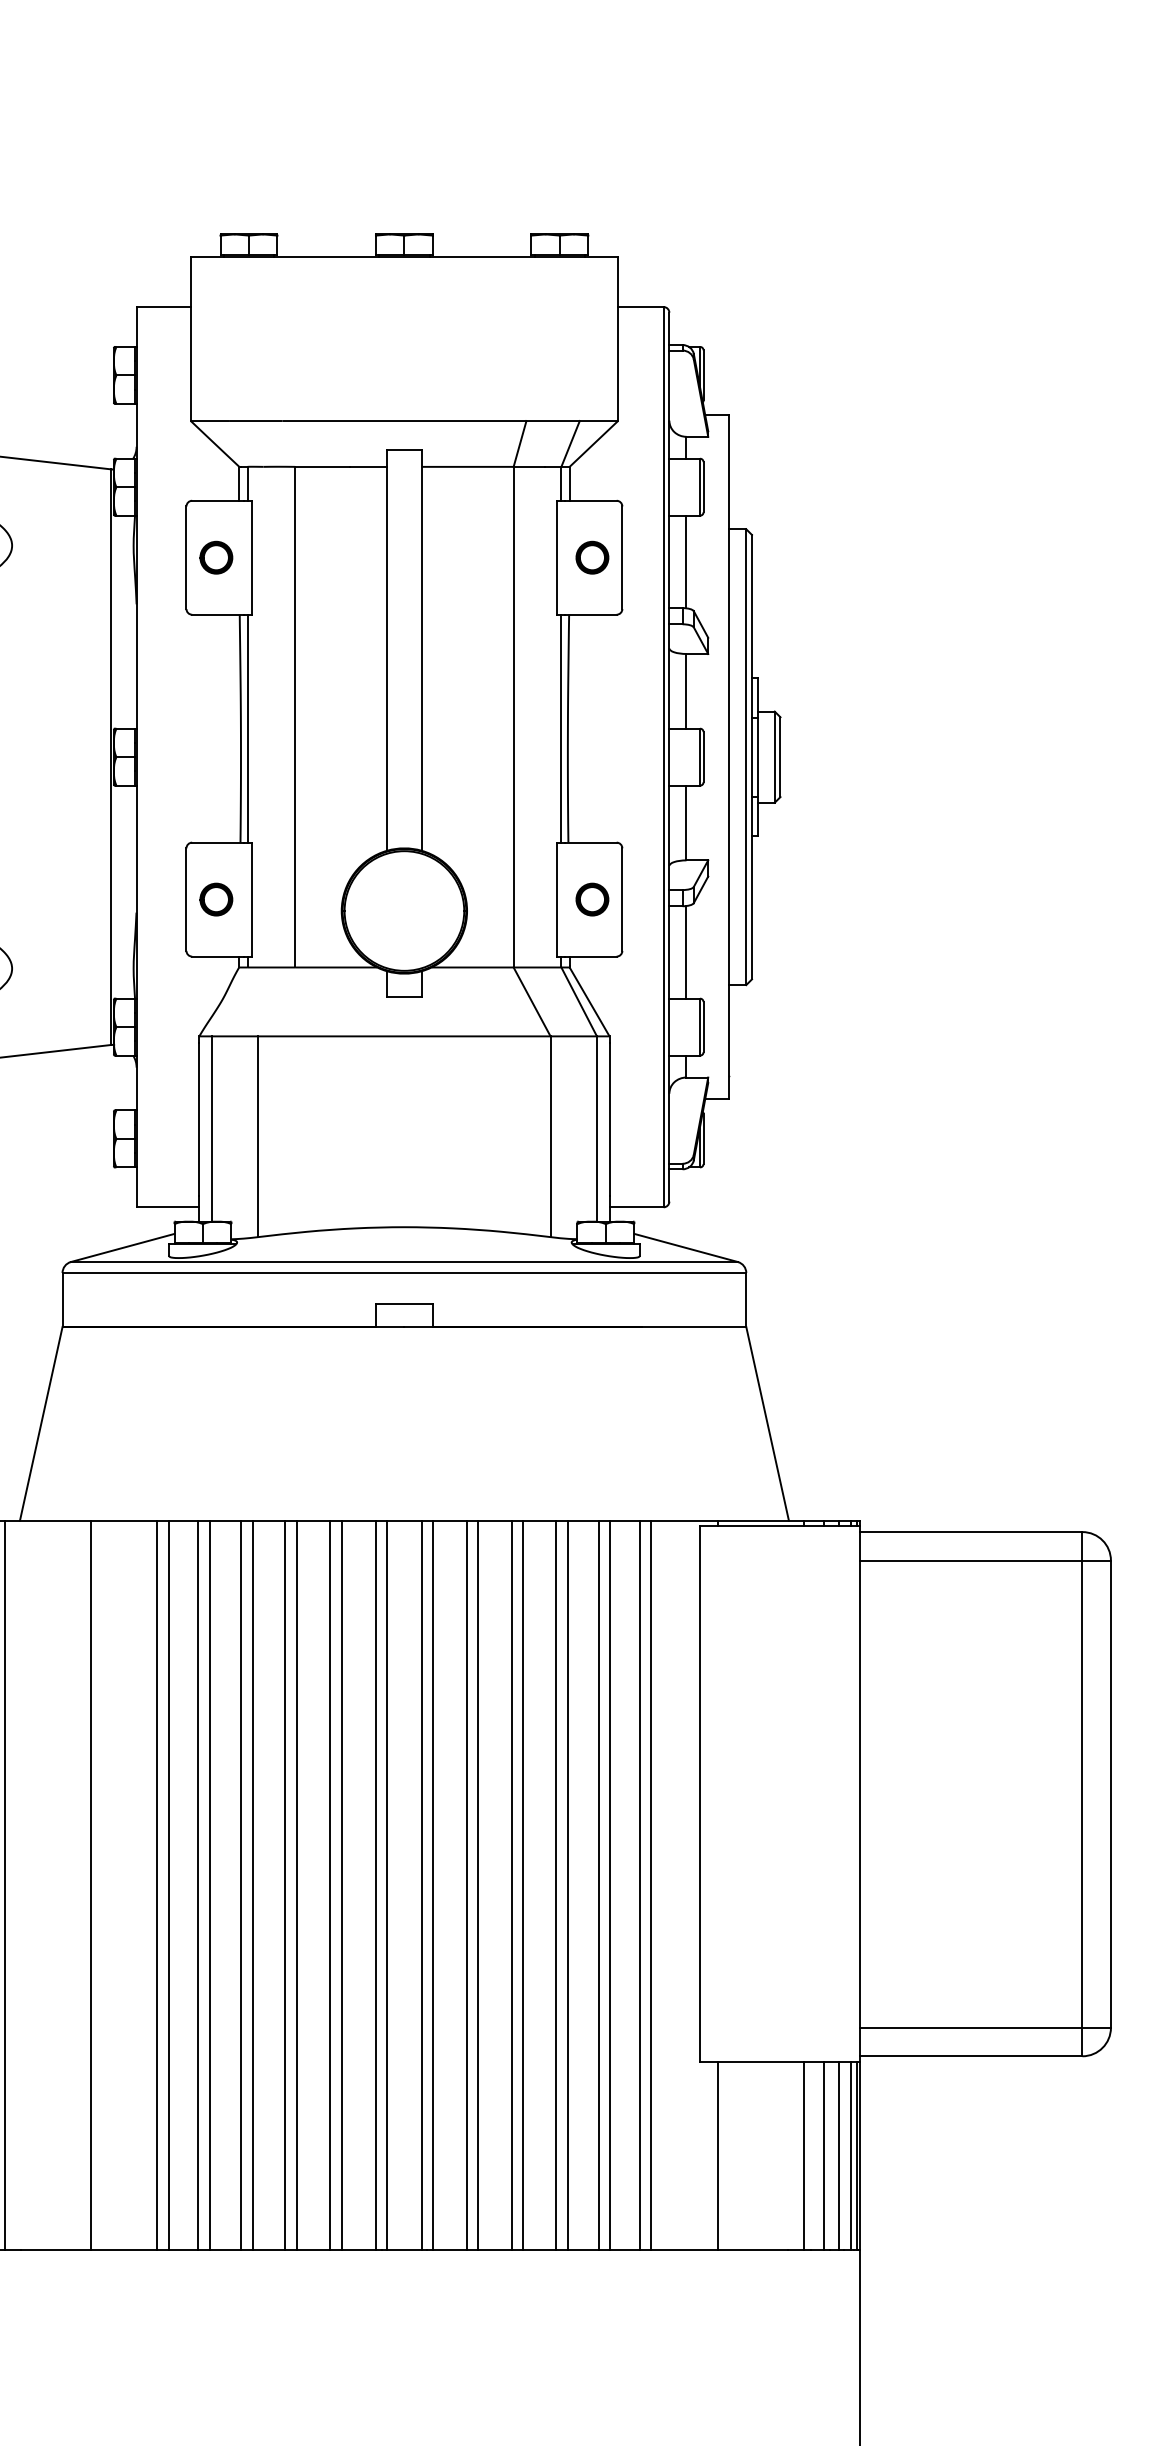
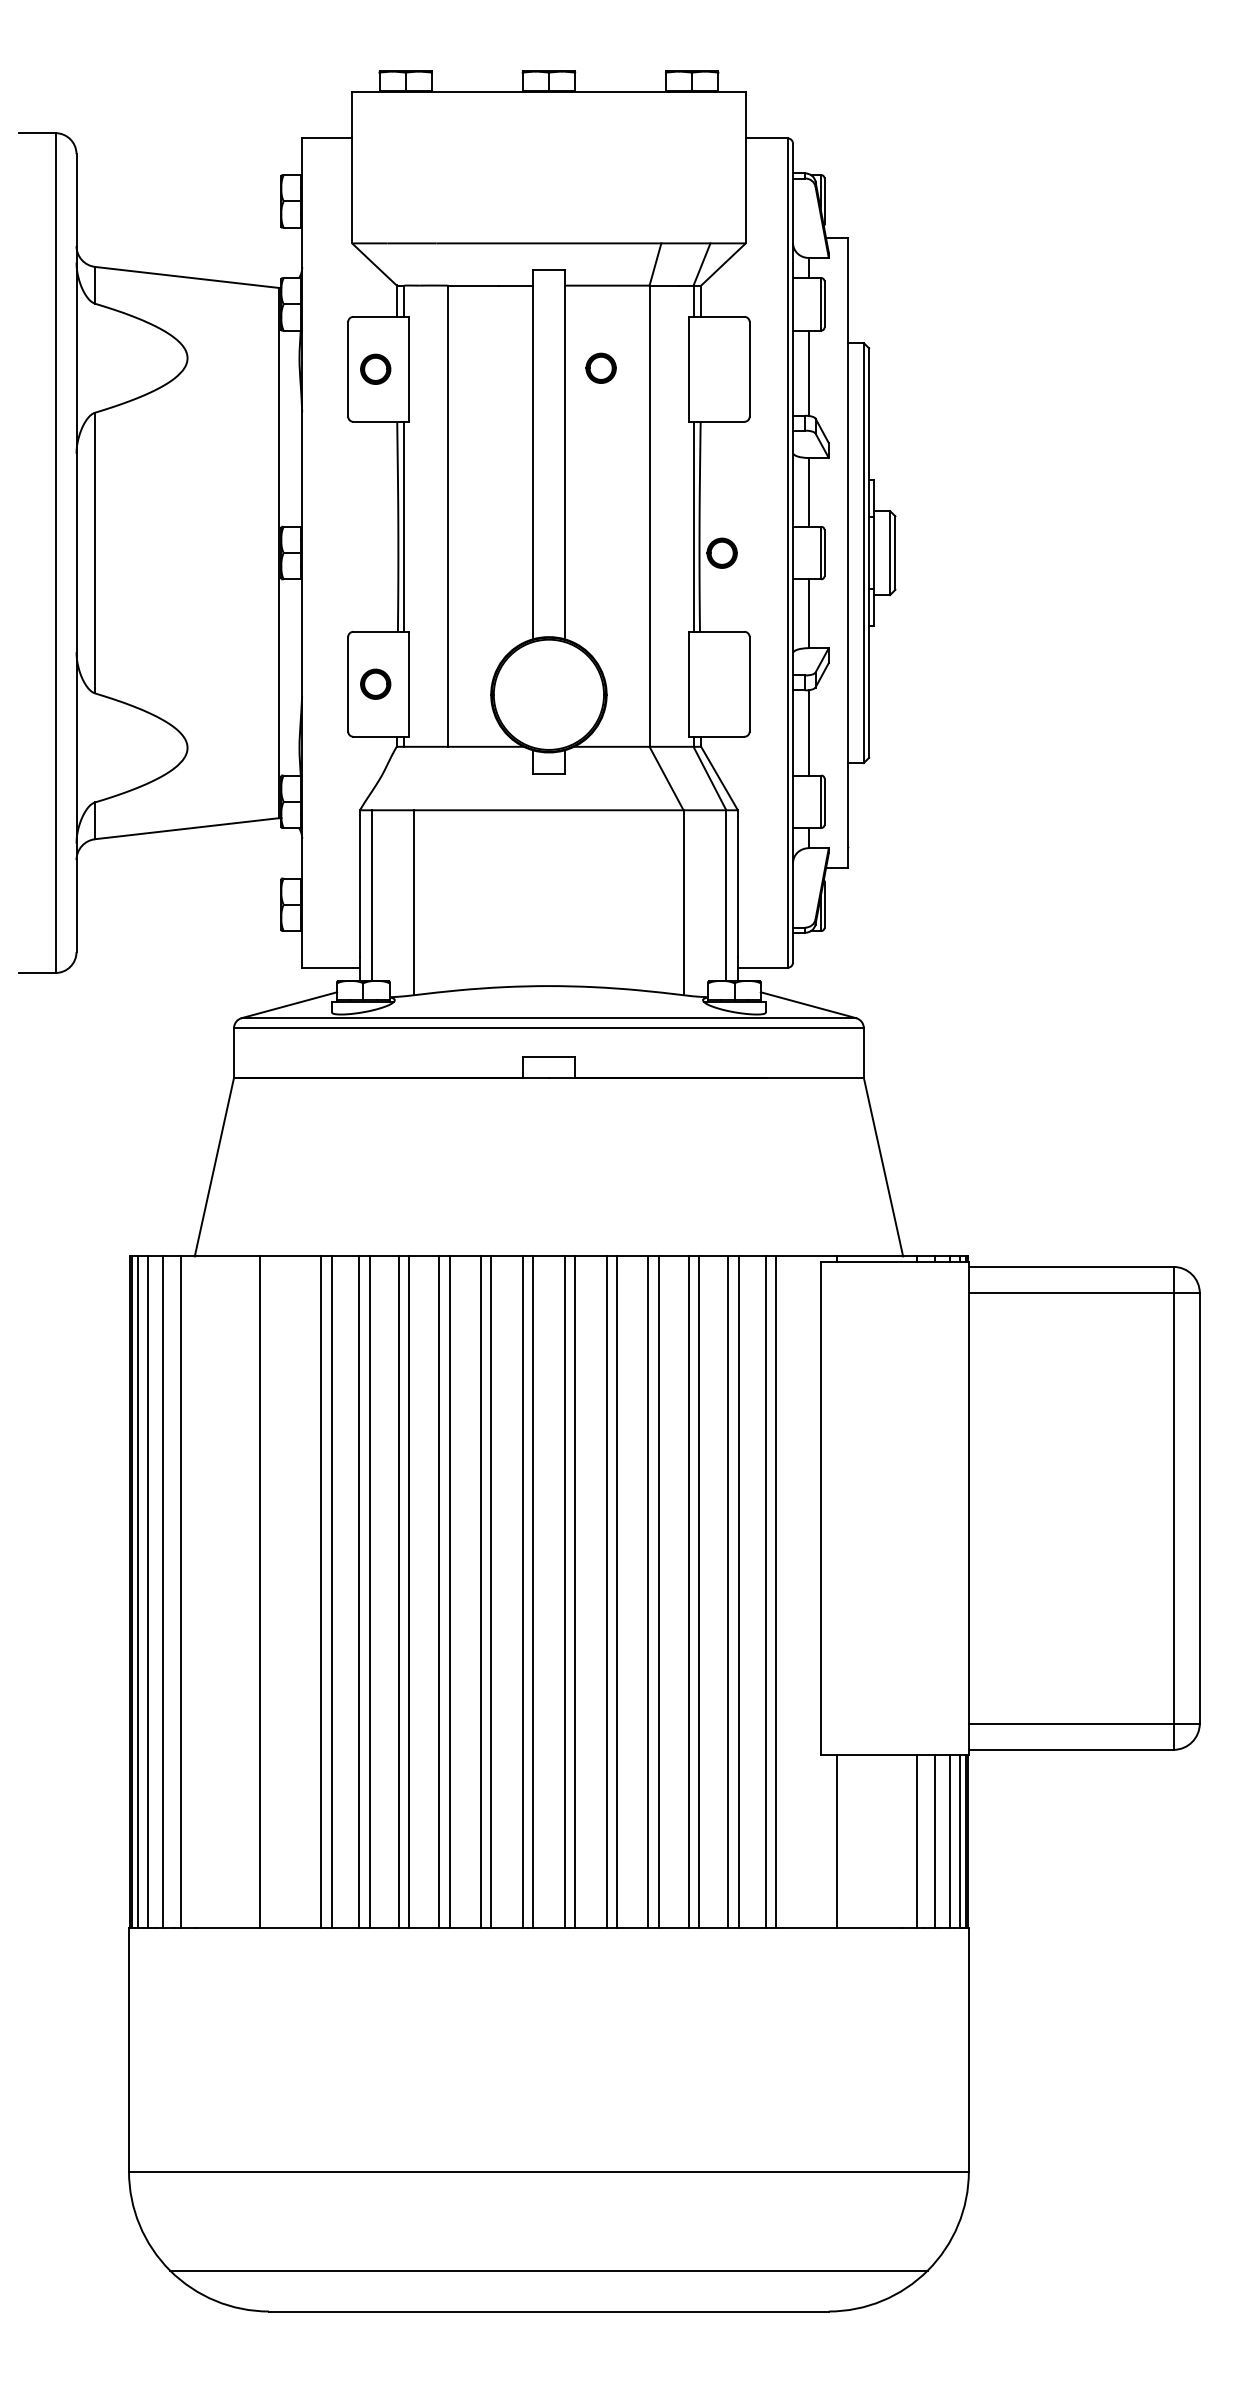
part: (591, 556) -> (600, 367), moved
part: (591, 898) -> (721, 552), moved

